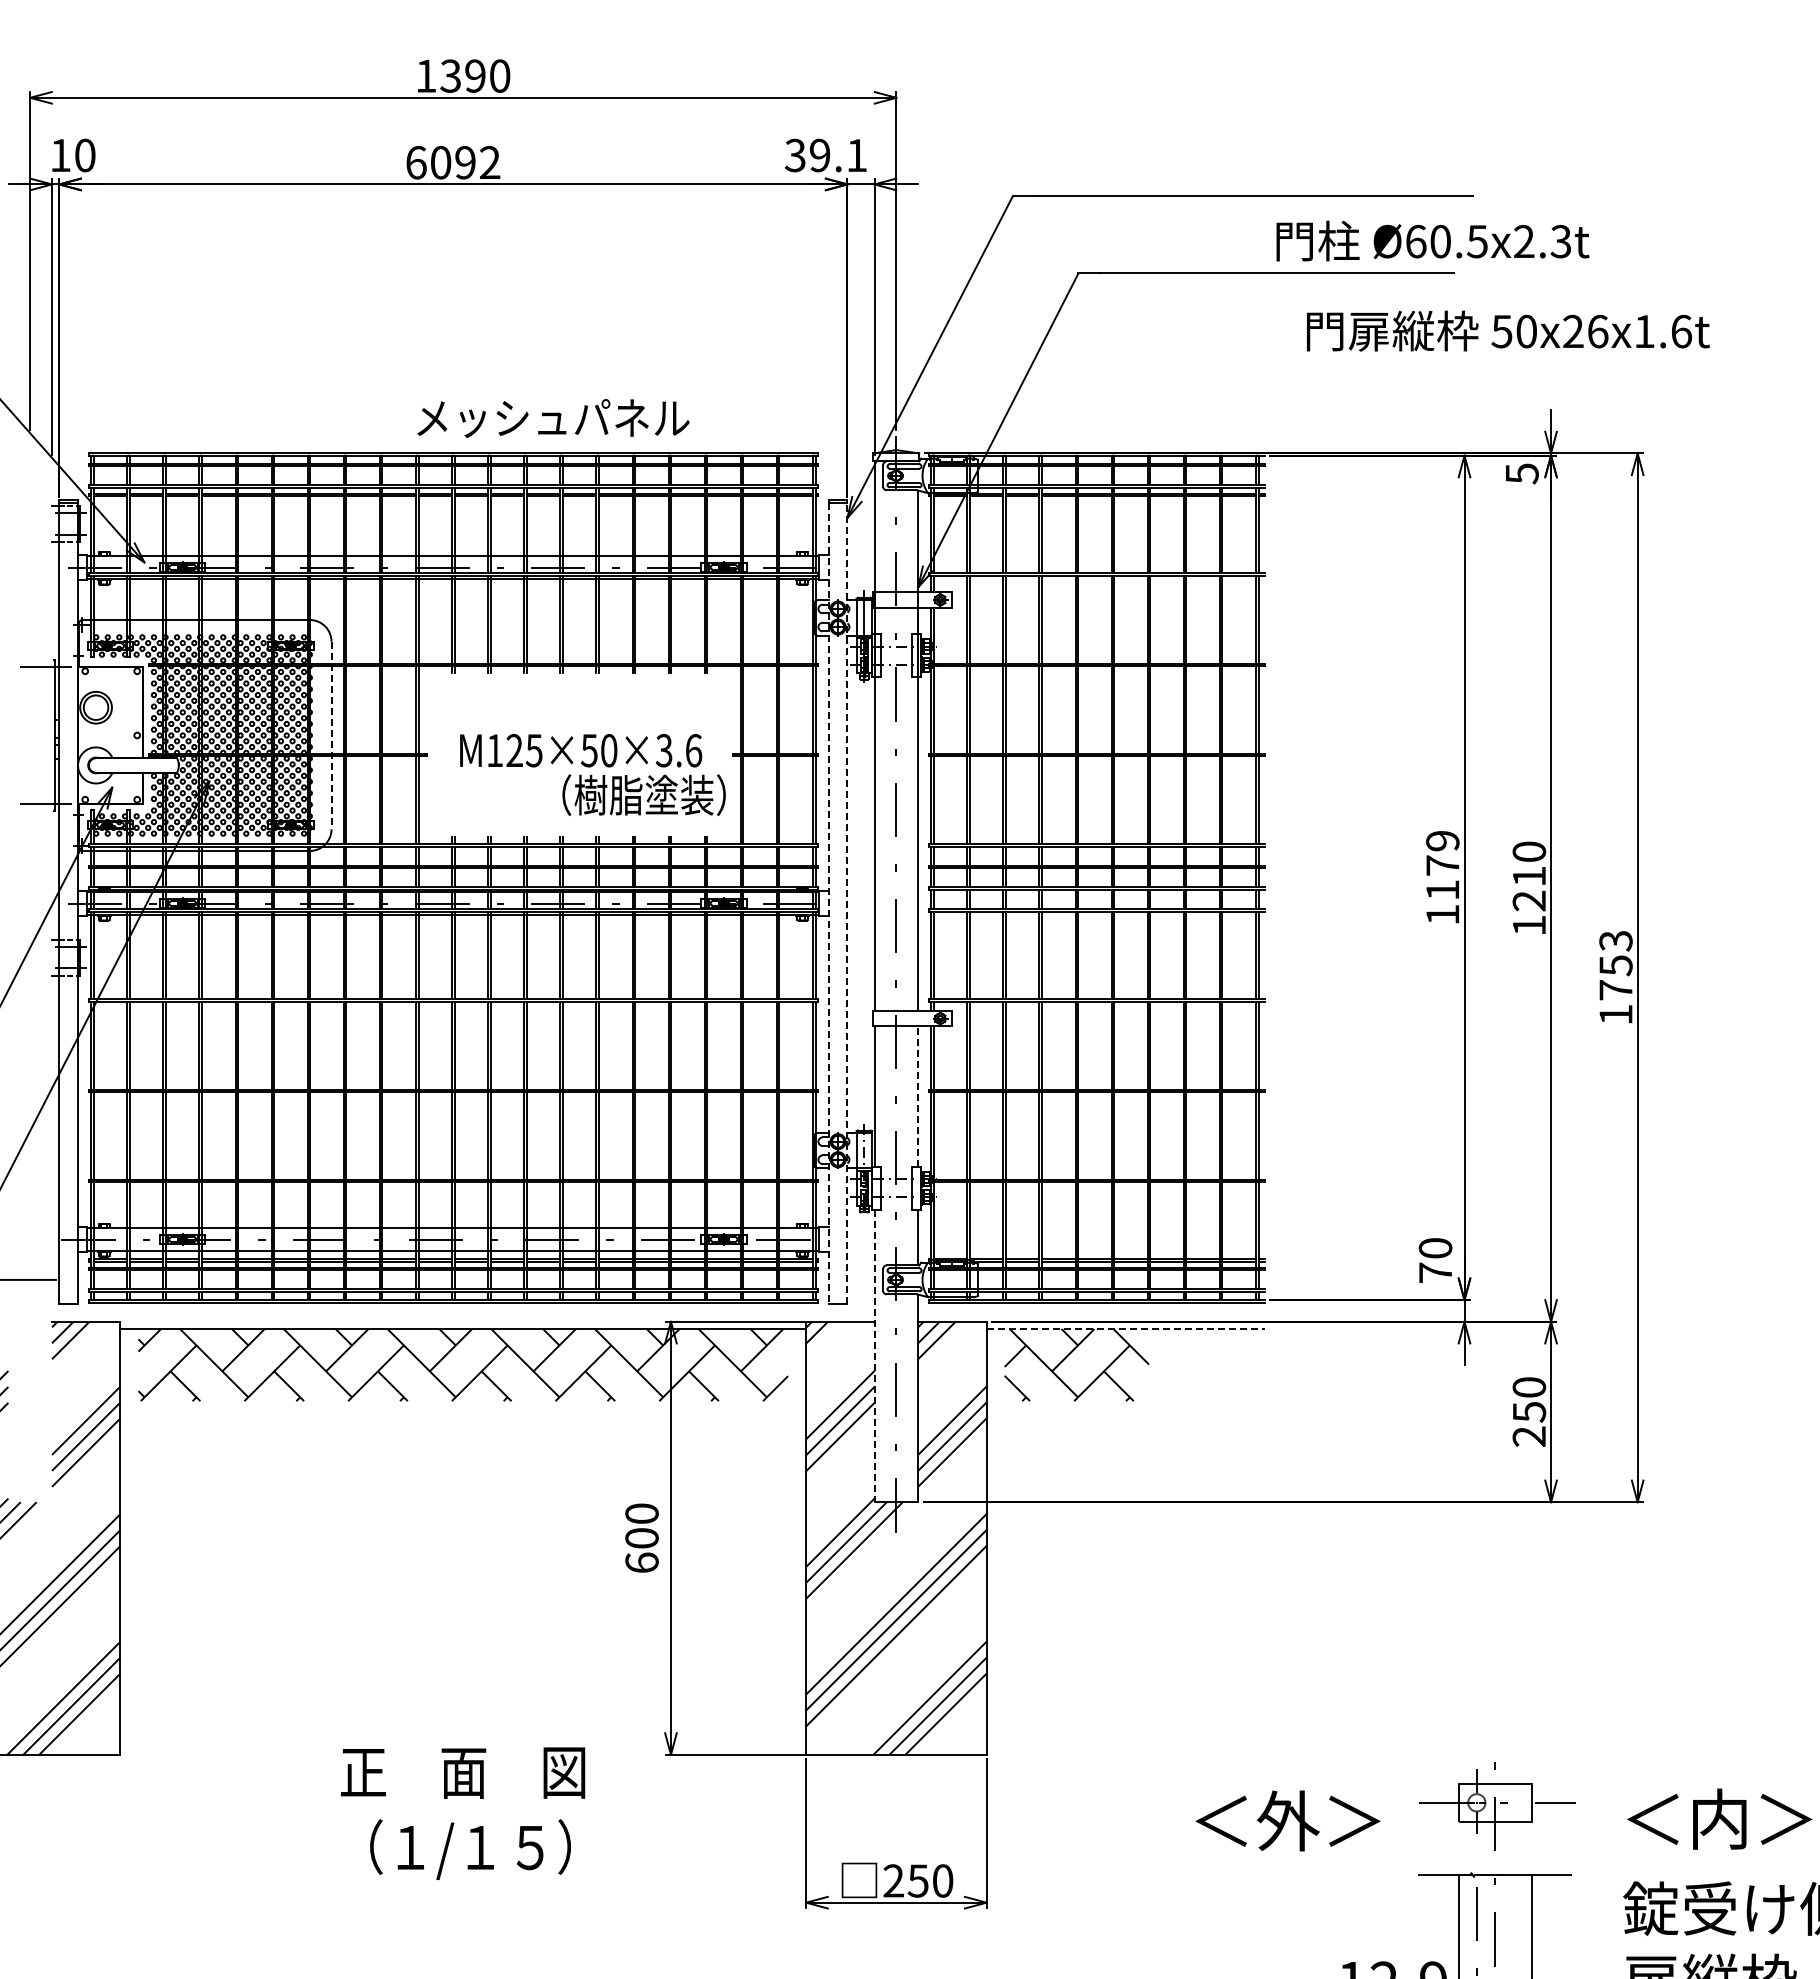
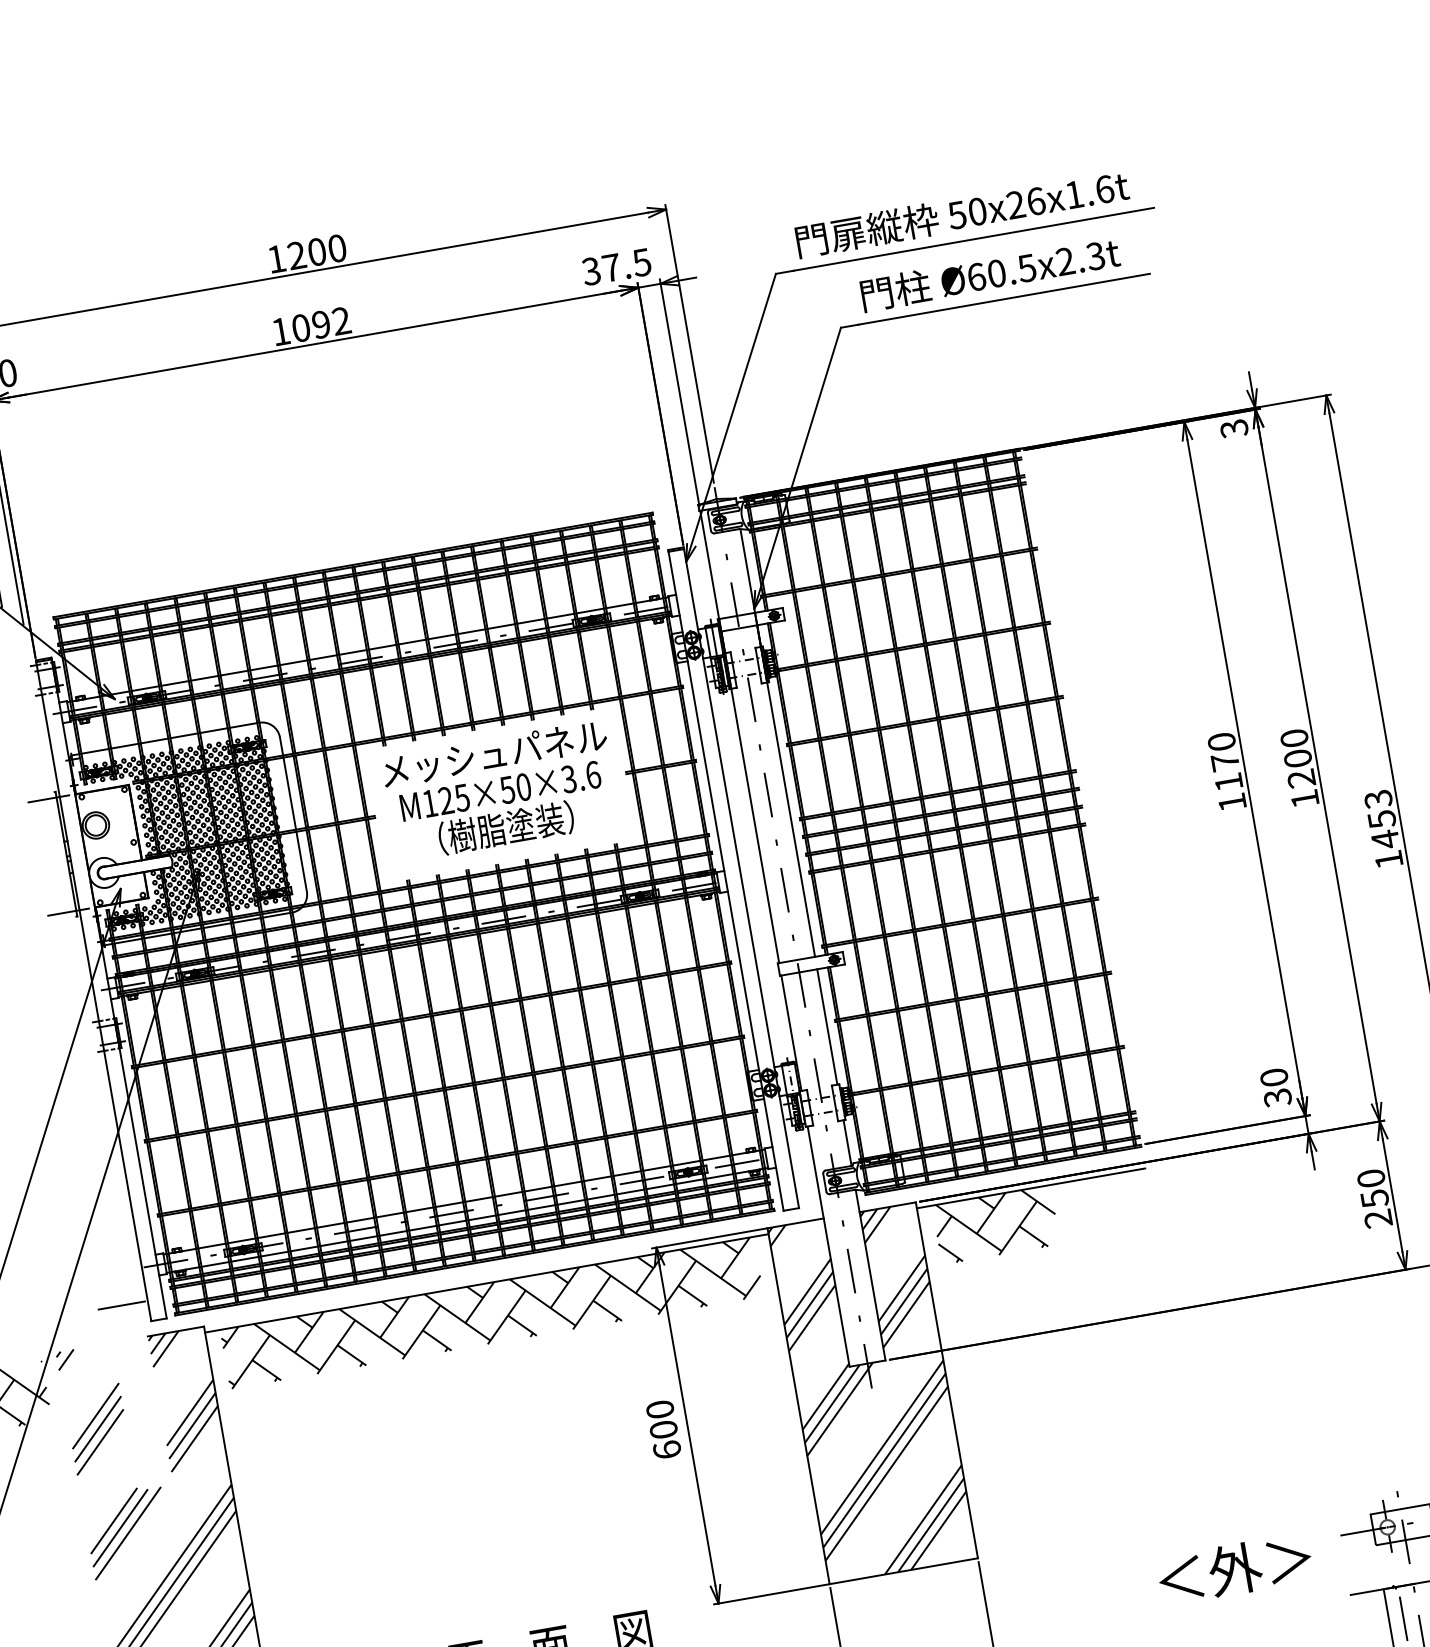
text: (462, 75) -> (306, 253), 1390 -> 1200
text: (838, 155) -> (626, 265), 39.1 -> 37.5
text: (416, 162) -> (281, 331), 6092 -> 1092
text: (1432, 240) -> (989, 273), moved
text: (1508, 330) -> (962, 213), moved
text: (553, 418) -> (494, 754), moved
text: (1521, 473) -> (1233, 428), 5 -> 3
line: (331, 735) -> (293, 814), dashed -> solid
text: (643, 794) -> (505, 827), moved
text: (1442, 840) -> (1221, 741), 1179 -> 1170
text: (1529, 876) -> (1298, 758), 1210 -> 1200
line: (828, 903) -> (725, 881), dashed -> solid
line: (847, 903) -> (741, 878), dashed -> solid
text: (1615, 990) -> (1385, 839), 1753 -> 1453
line: (918, 1095) -> (827, 1026), dashed -> solid
text: (1435, 1272) -> (1277, 1097), 70 -> 30
line: (1125, 1329) -> (1031, 1188), dashed -> solid
line: (874, 1356) -> (828, 1247), dashed -> solid

